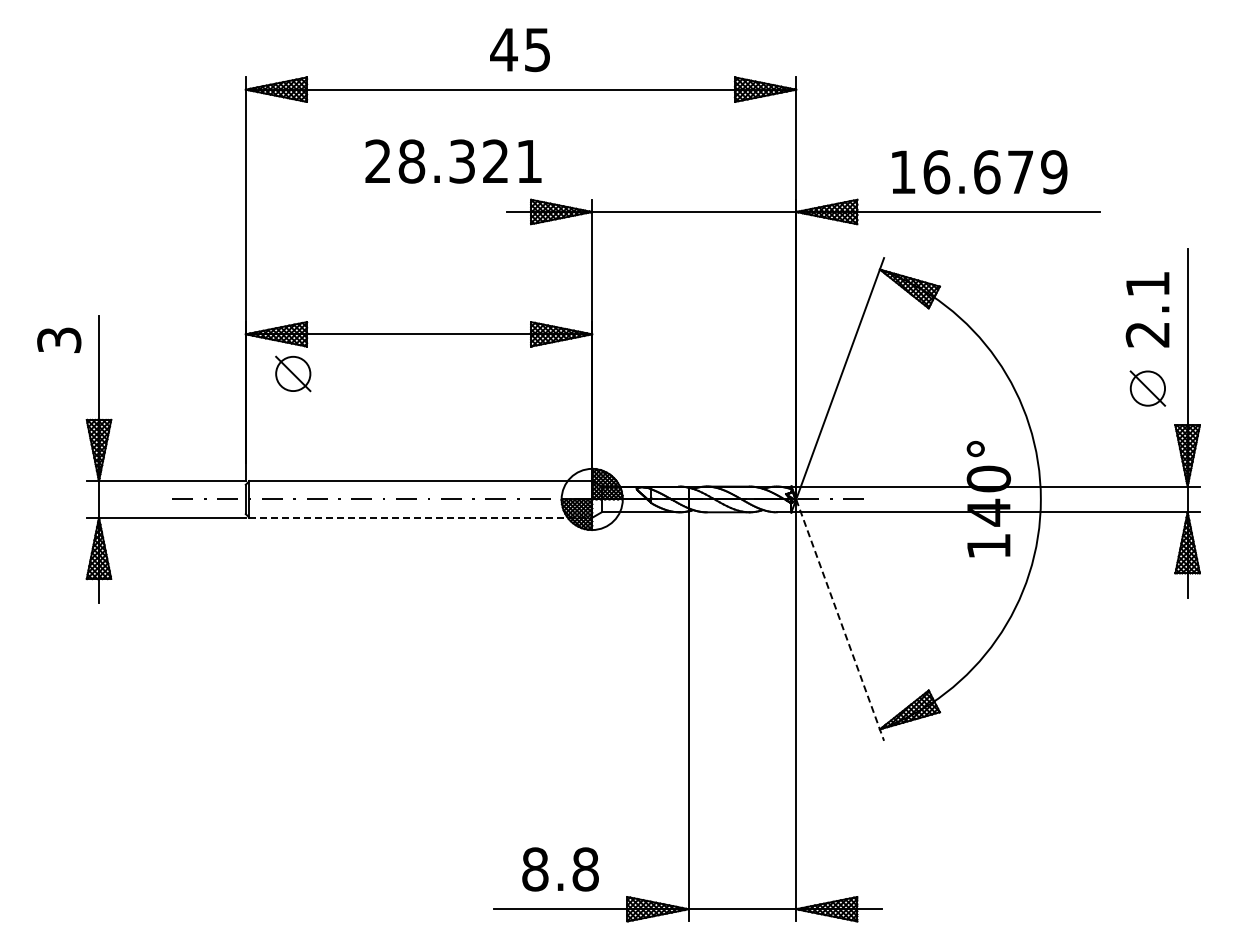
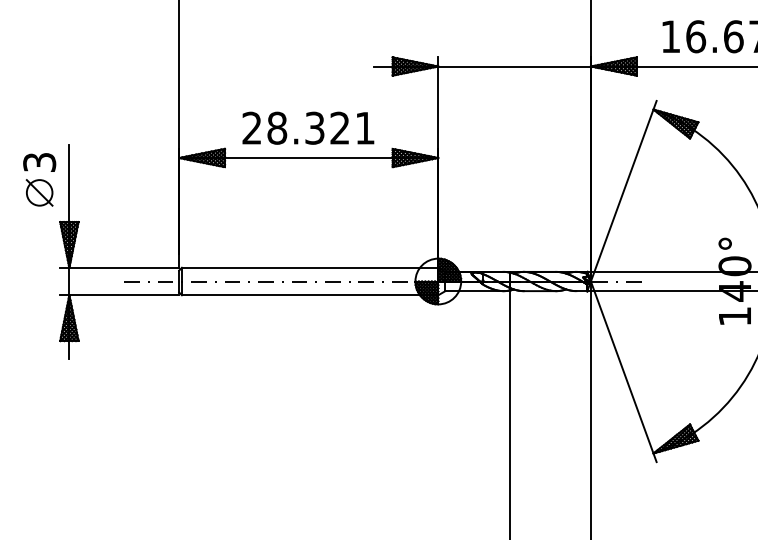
text: (453, 161) -> (308, 128), moved
part: (293, 373) -> (39, 192), moved
line: (421, 517) -> (310, 295), dashed -> solid
line: (840, 620) -> (624, 372), dashed -> solid

